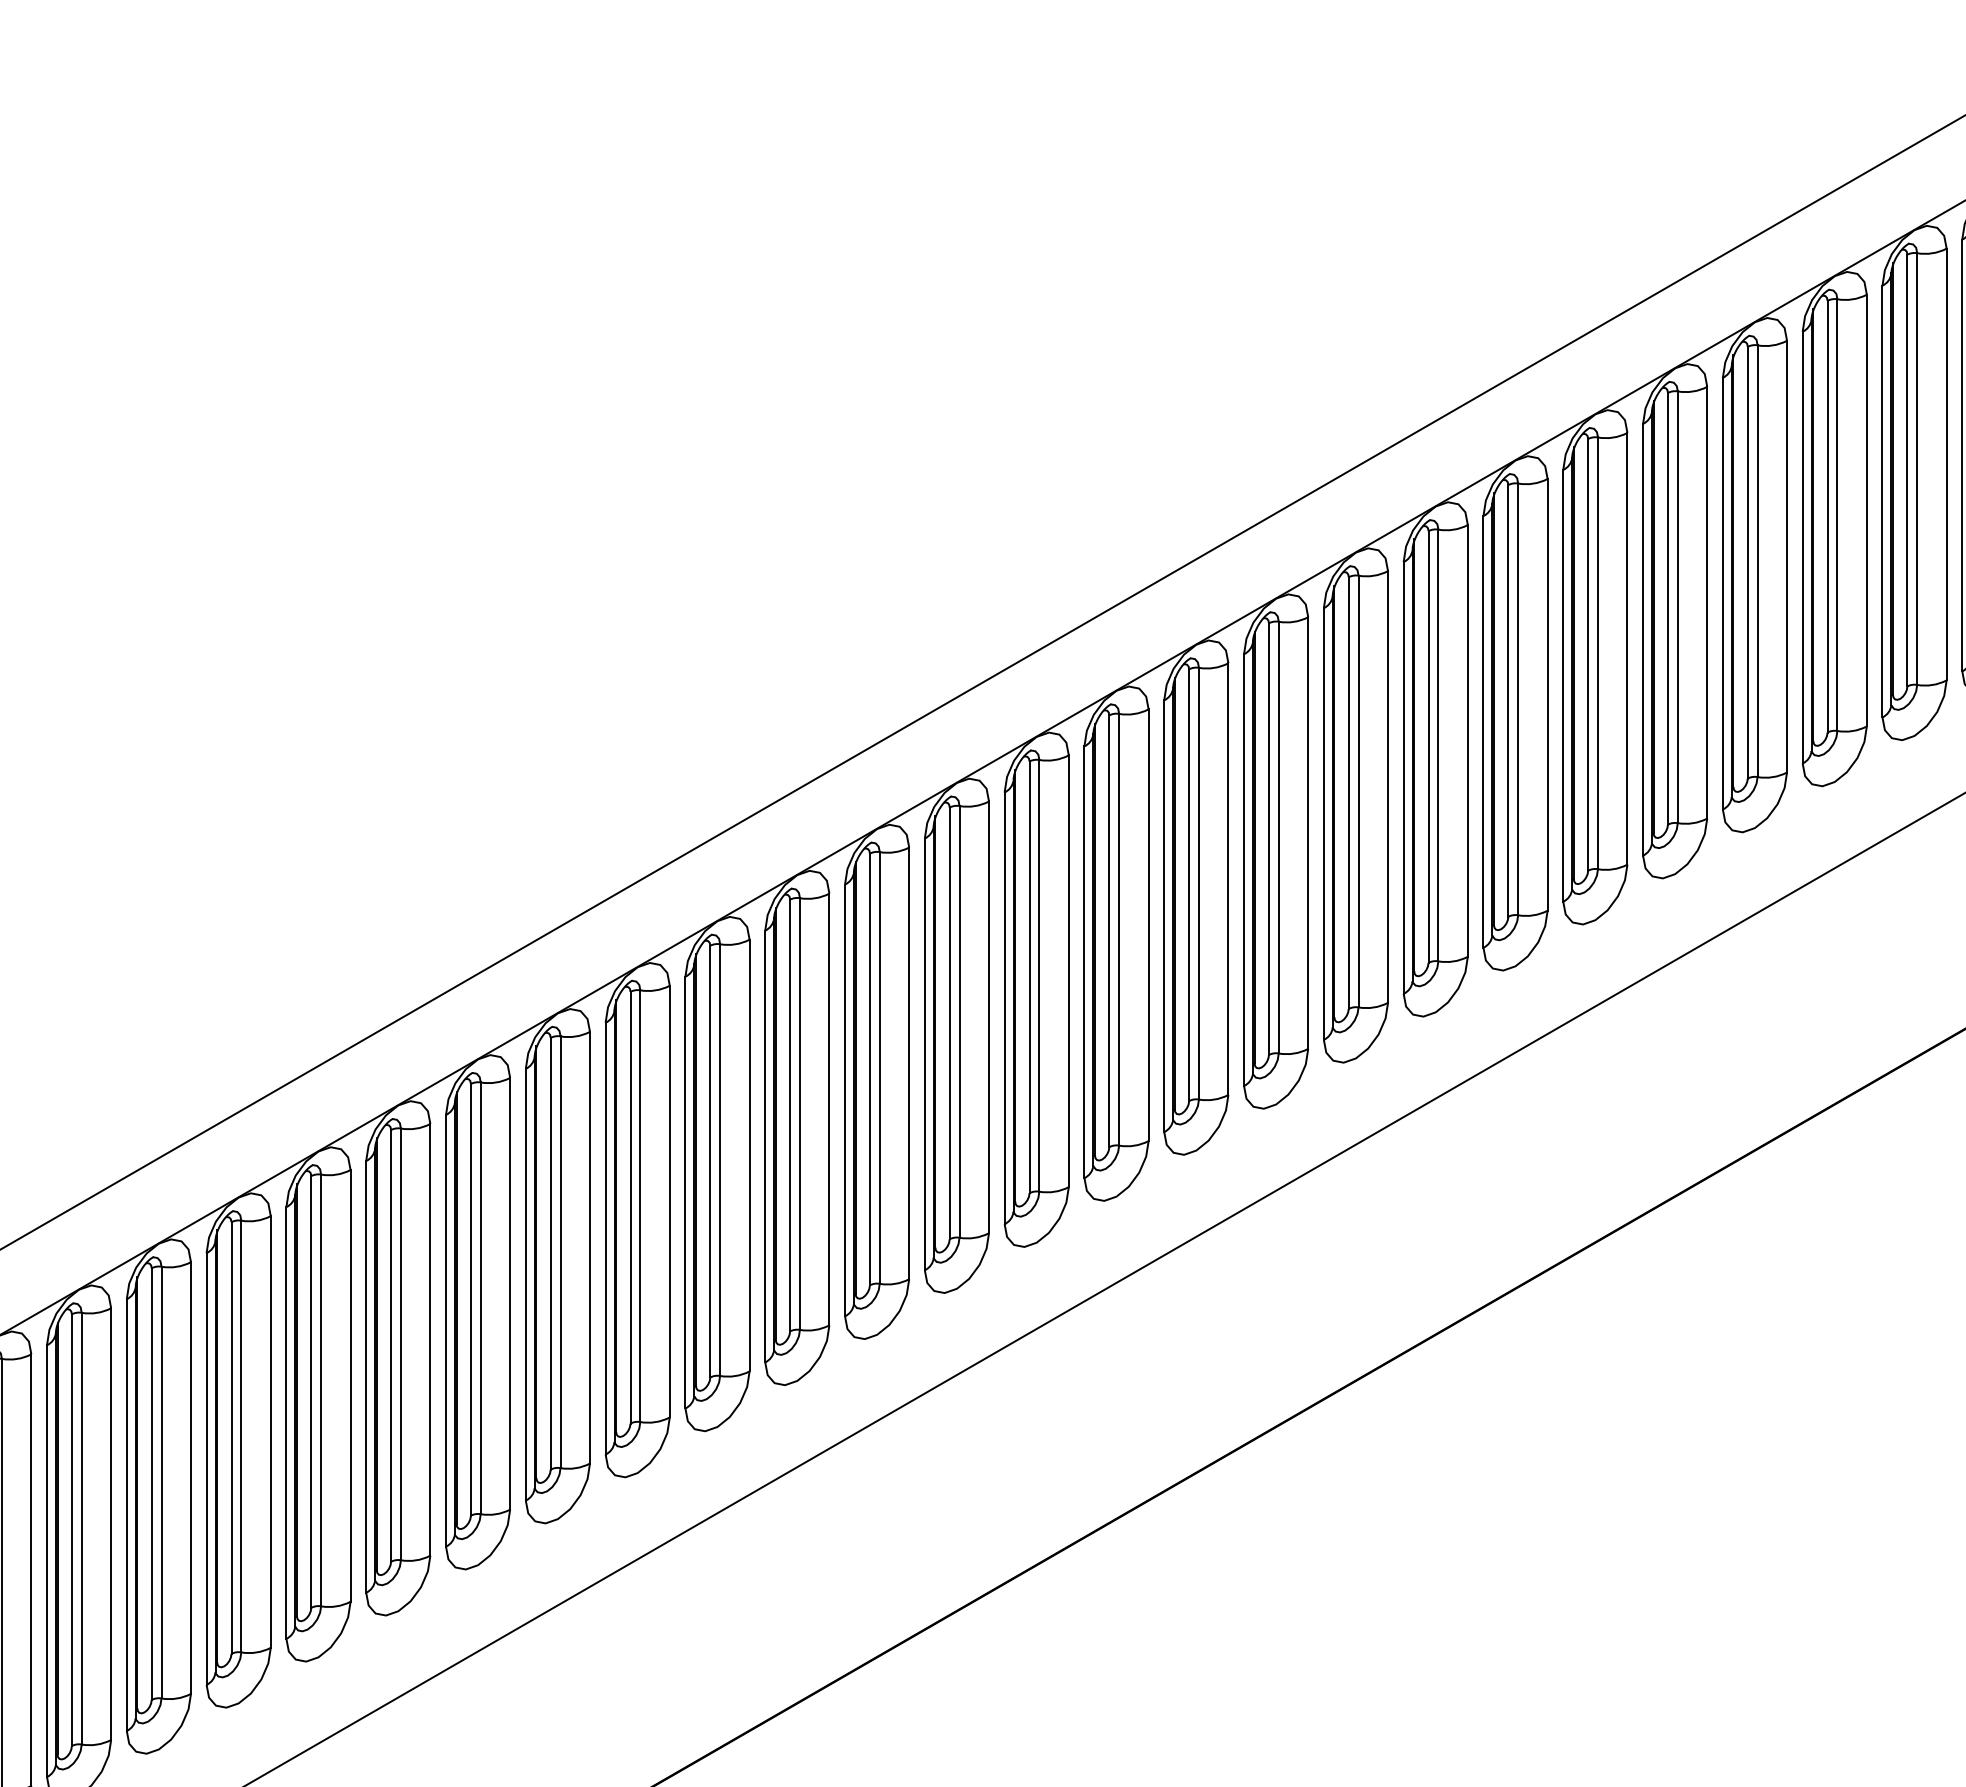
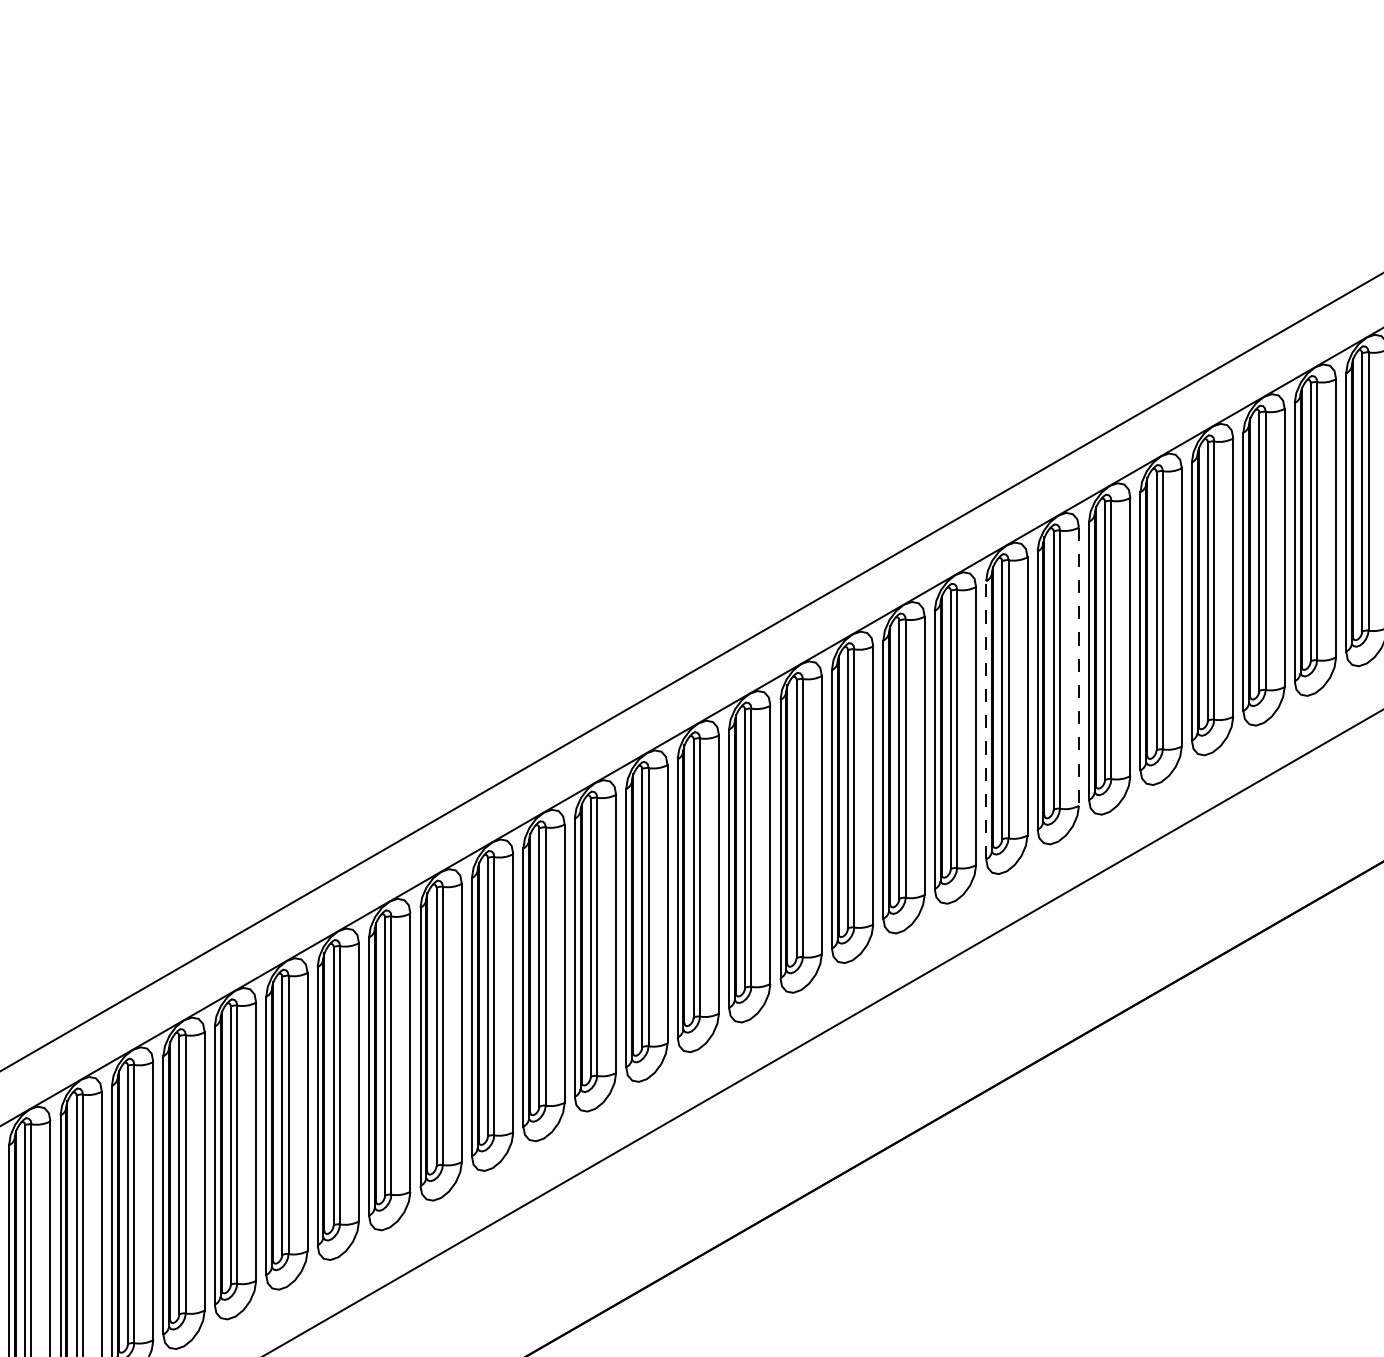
line: (1626, 649) -> (1078, 667), solid -> dashed
line: (1483, 730) -> (986, 719), solid -> dashed

